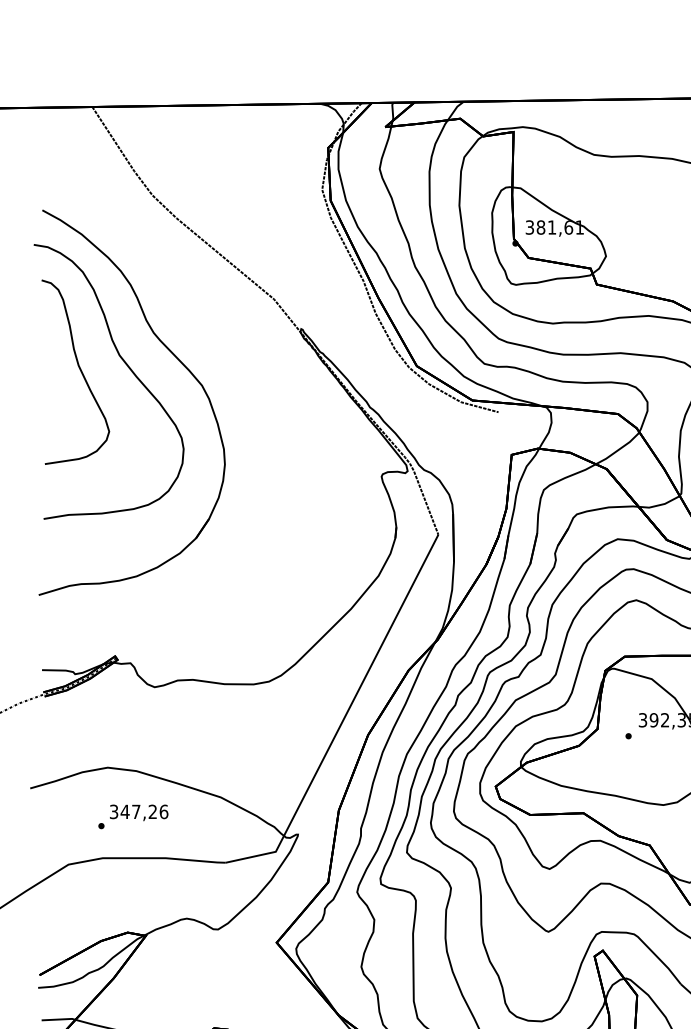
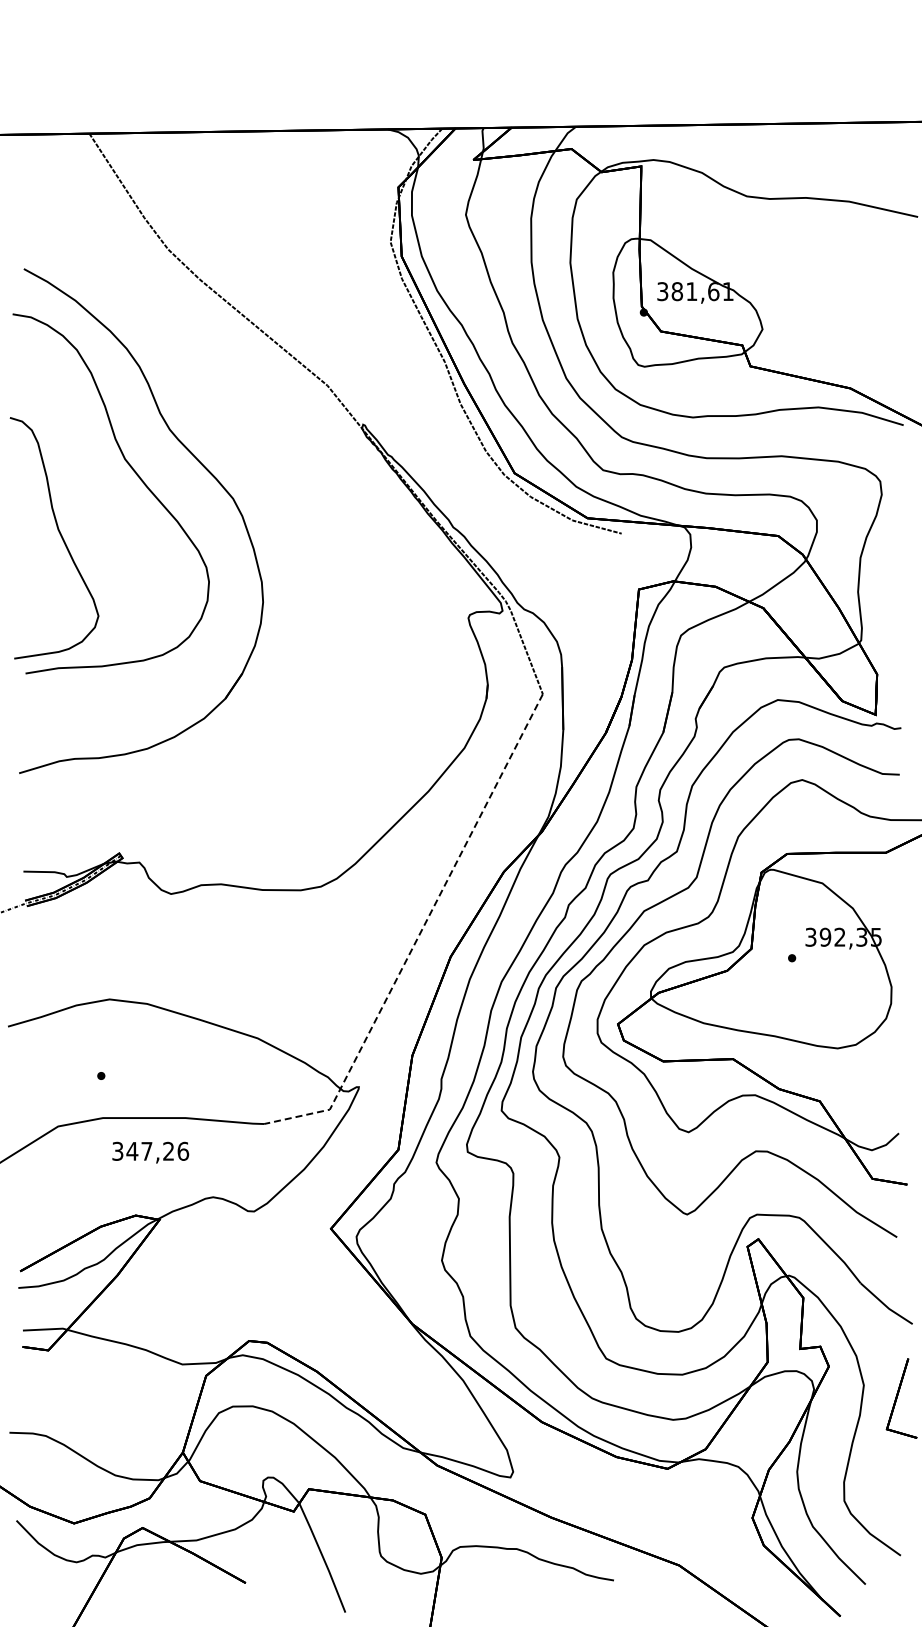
curve: (80, 370) -> (60, 536), moved
line: (345, 716) -> (420, 932), solid -> dashed
text: (138, 812) -> (150, 1152), moved

